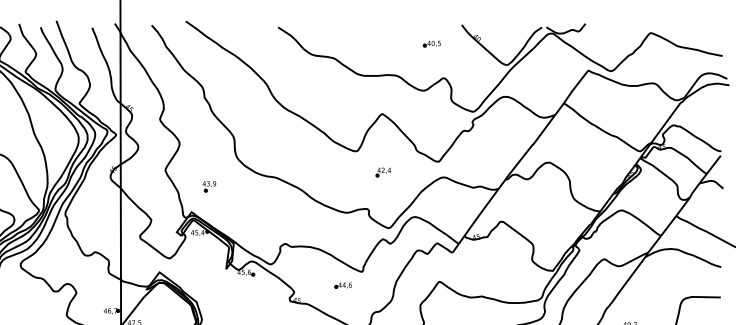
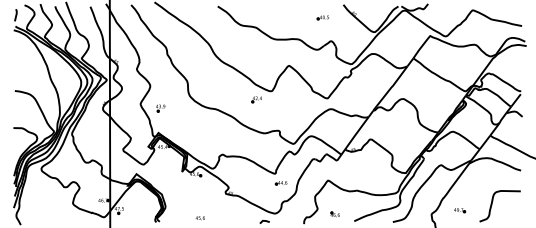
part: (382, 172) -> (256, 99), moved
part: (209, 186) -> (160, 108), moved
part: (342, 286) -> (280, 183), moved

